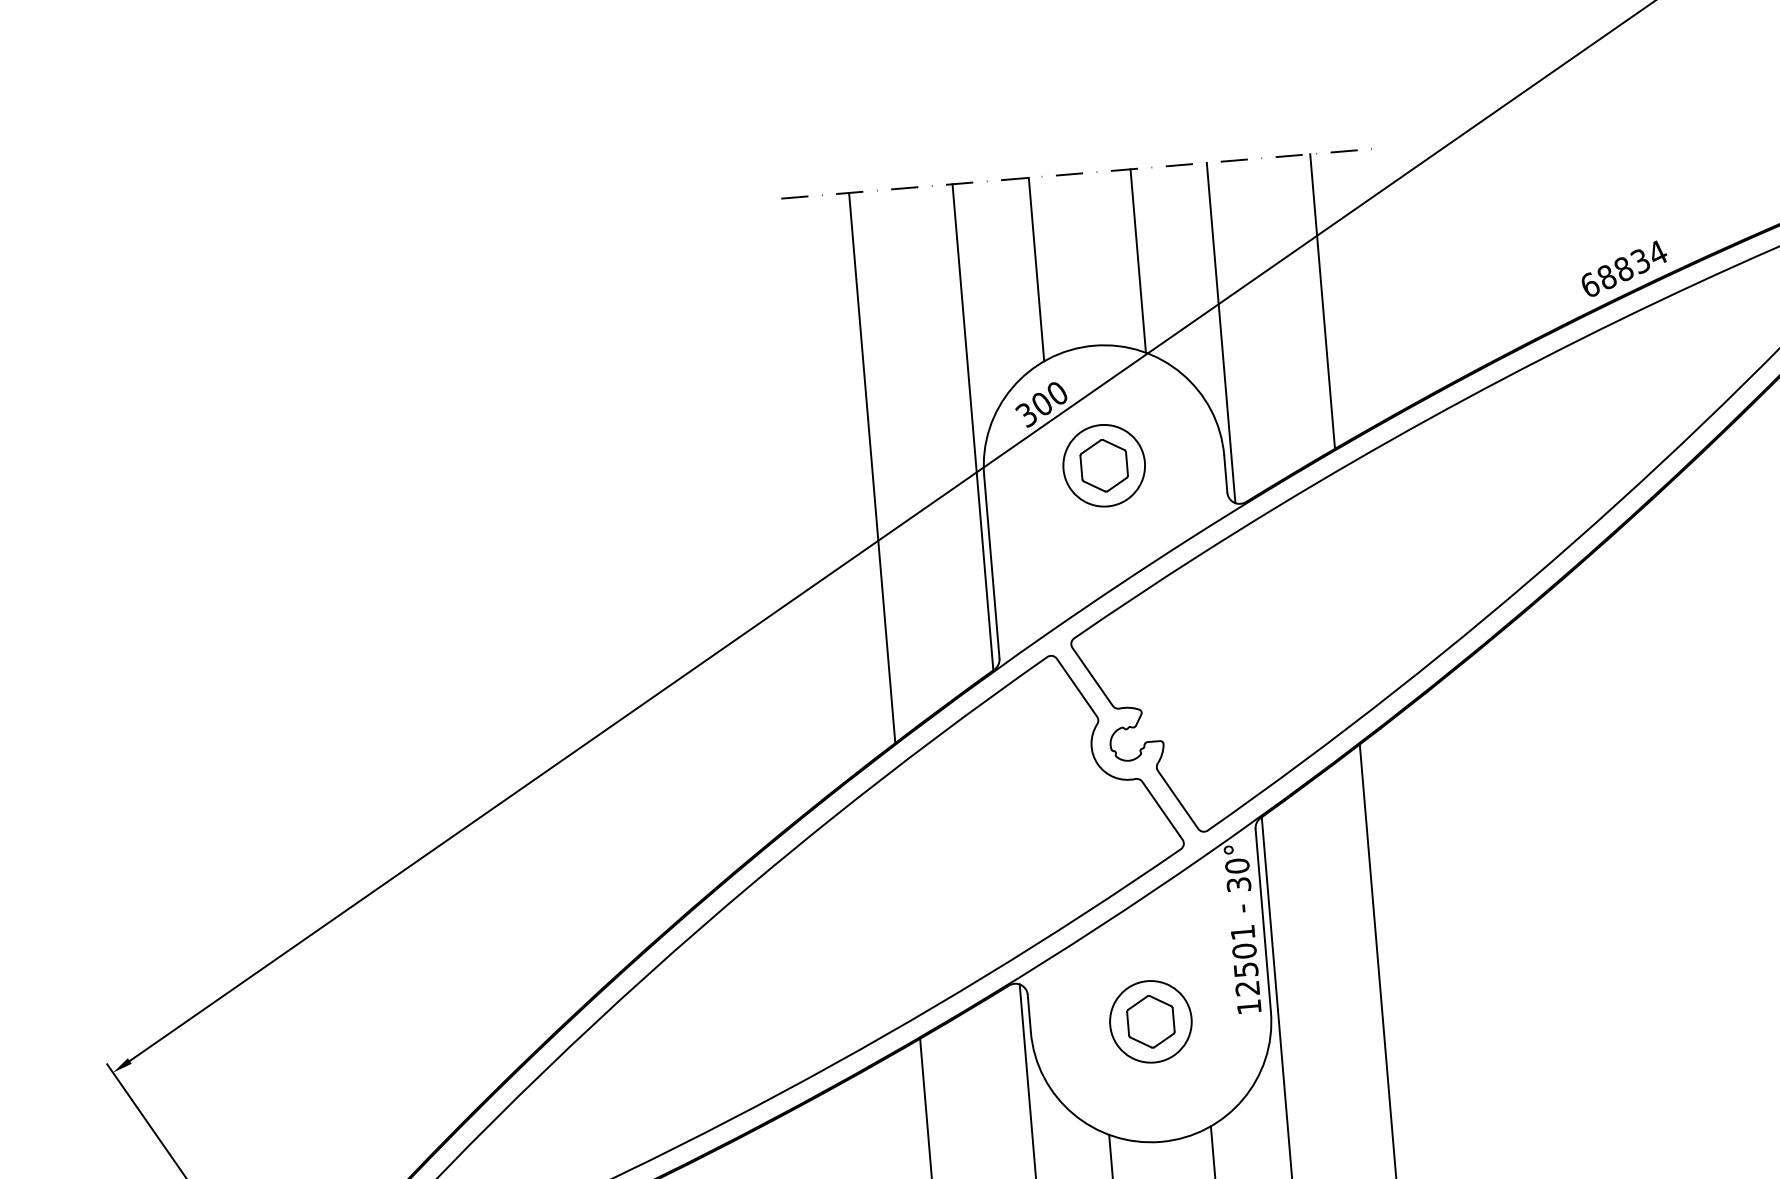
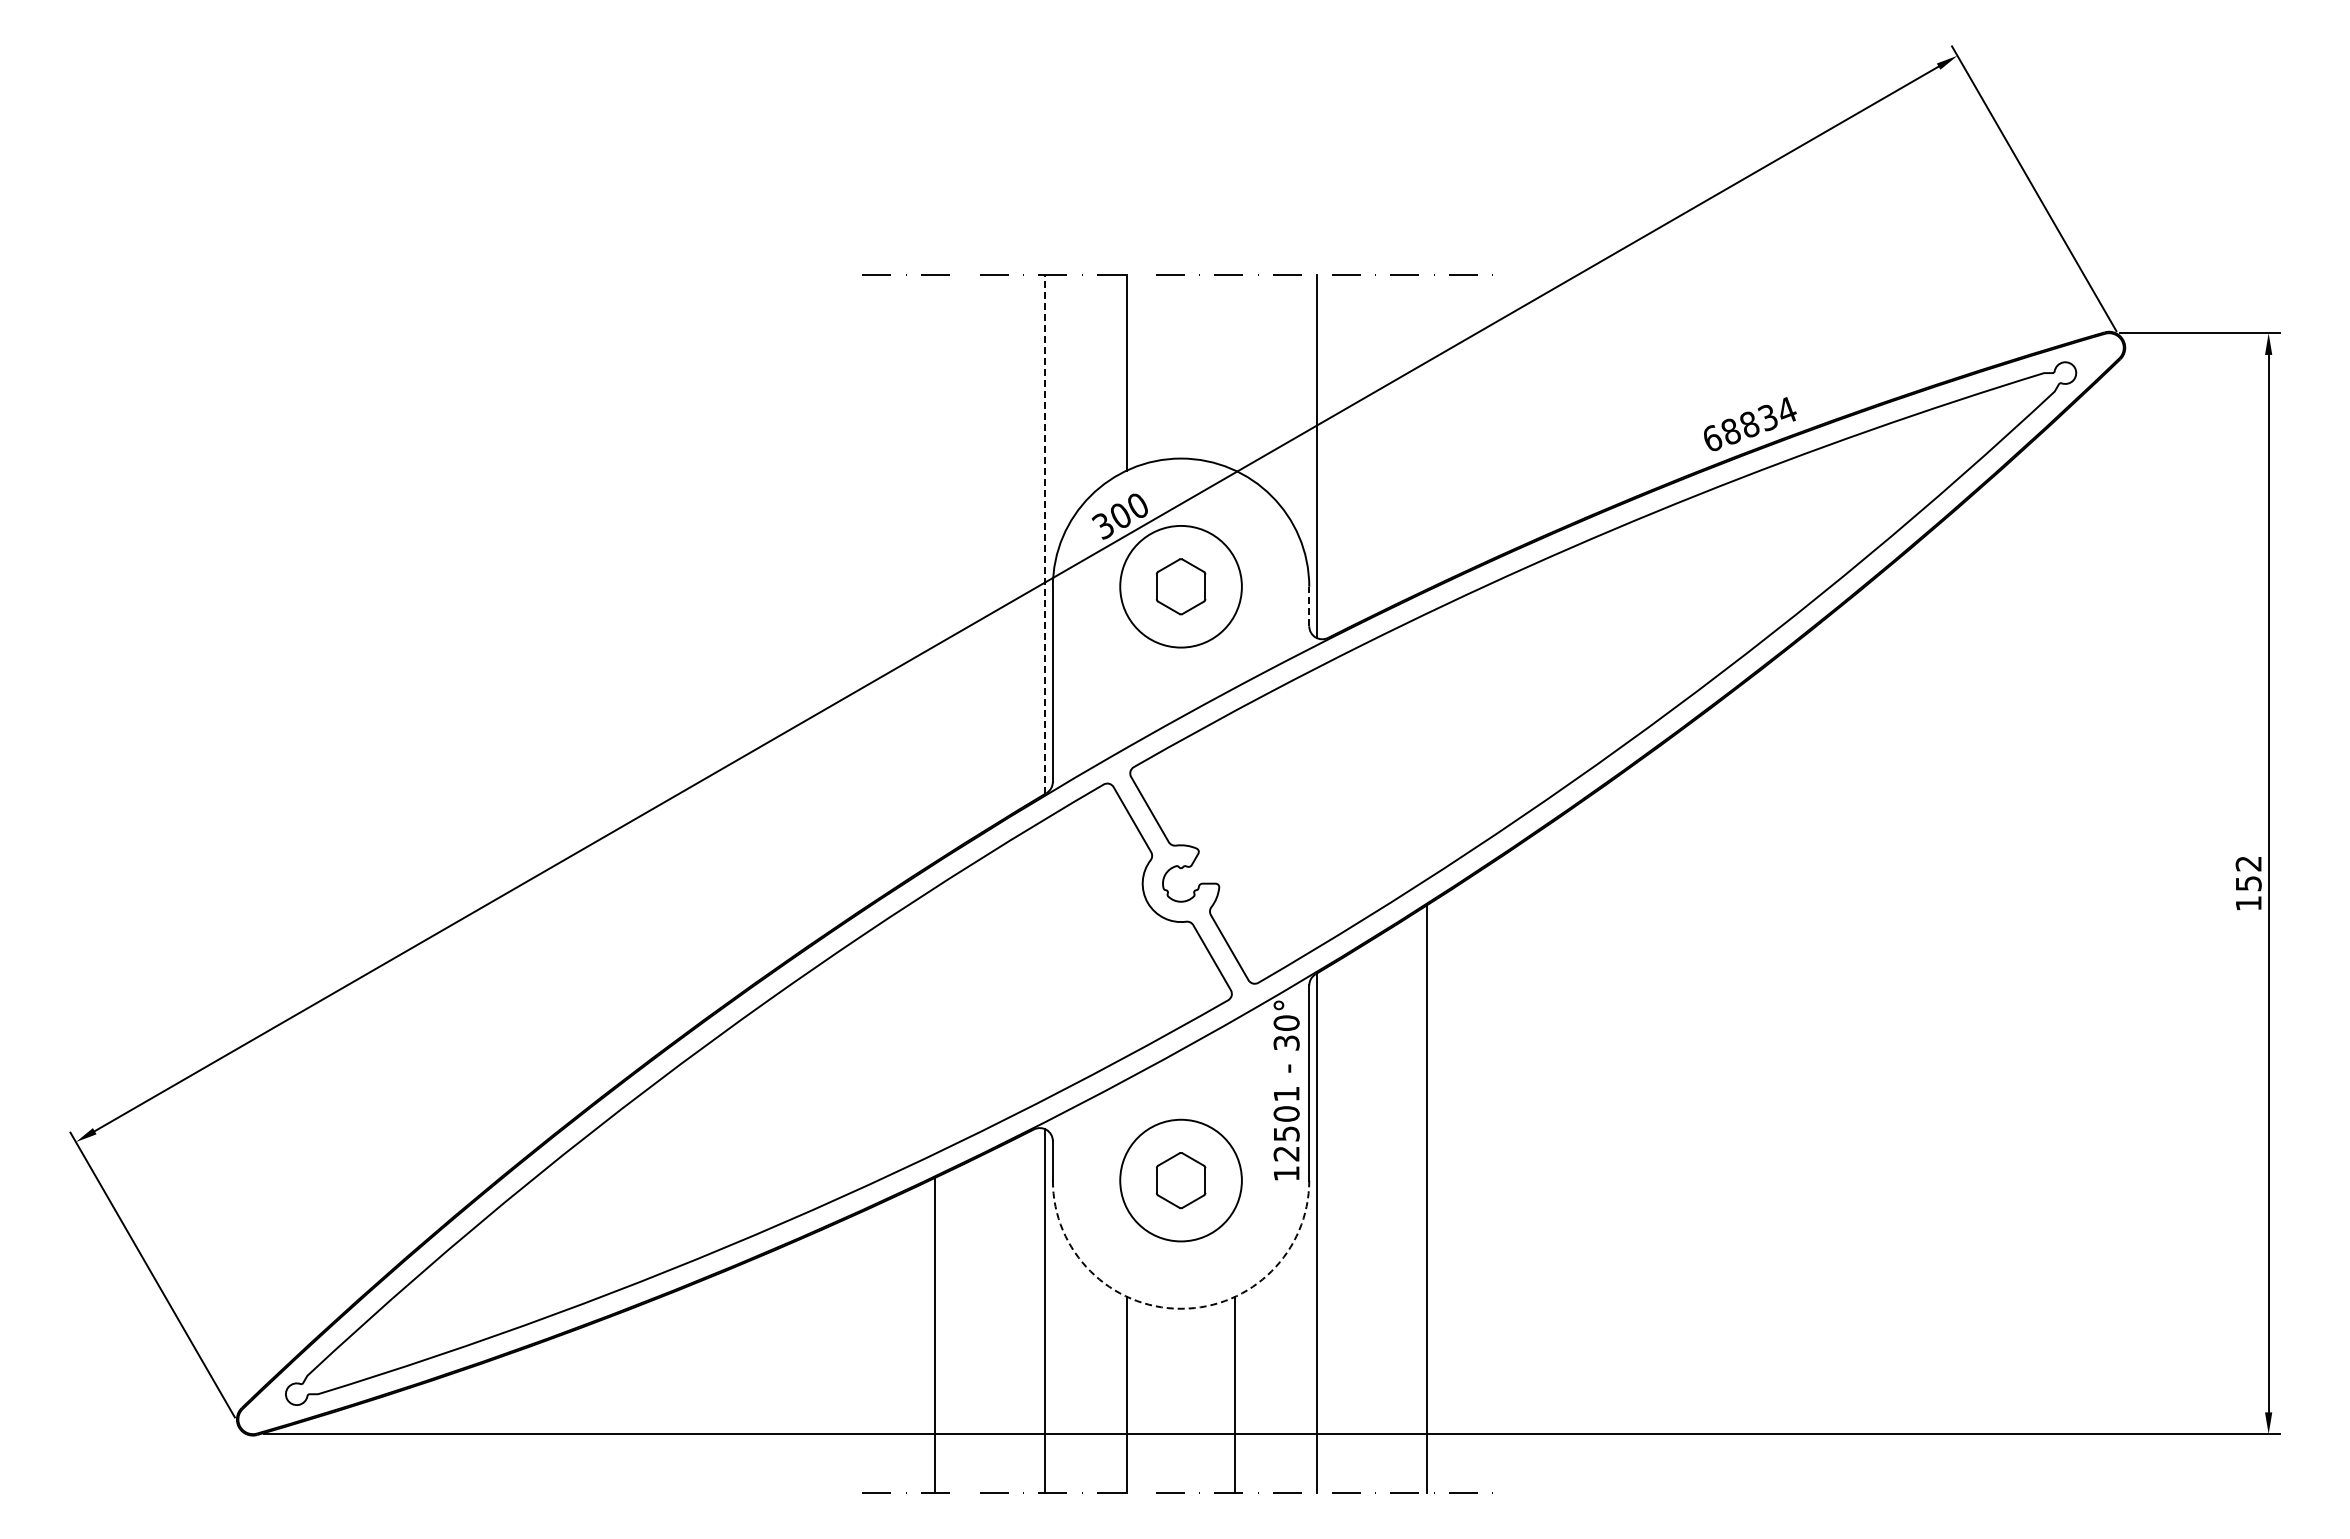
line: (1138, 260) -> (1235, 372), removed
line: (1322, 301) -> (1427, 431), removed
line: (973, 427) -> (1045, 534), solid -> dashed
circle: (1103, 465) -> (1180, 586), size x1.4
line: (871, 468) -> (934, 568), removed
line: (1226, 474) -> (1309, 606), solid -> dashed
circle: (1150, 1021) -> (1180, 1180), size x1.4
arc: (1161, 1141) -> (1181, 1308), solid -> dashed

